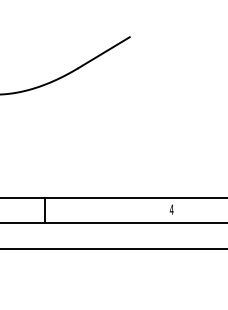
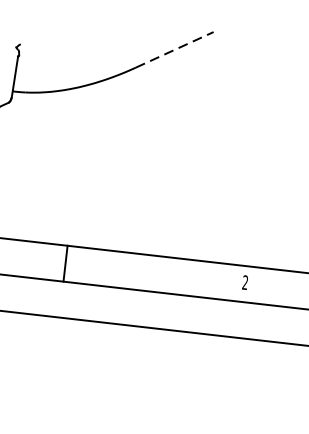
line: (104, 52) -> (175, 49), solid -> dashed
text: (171, 209) -> (244, 282), 4 -> 2

